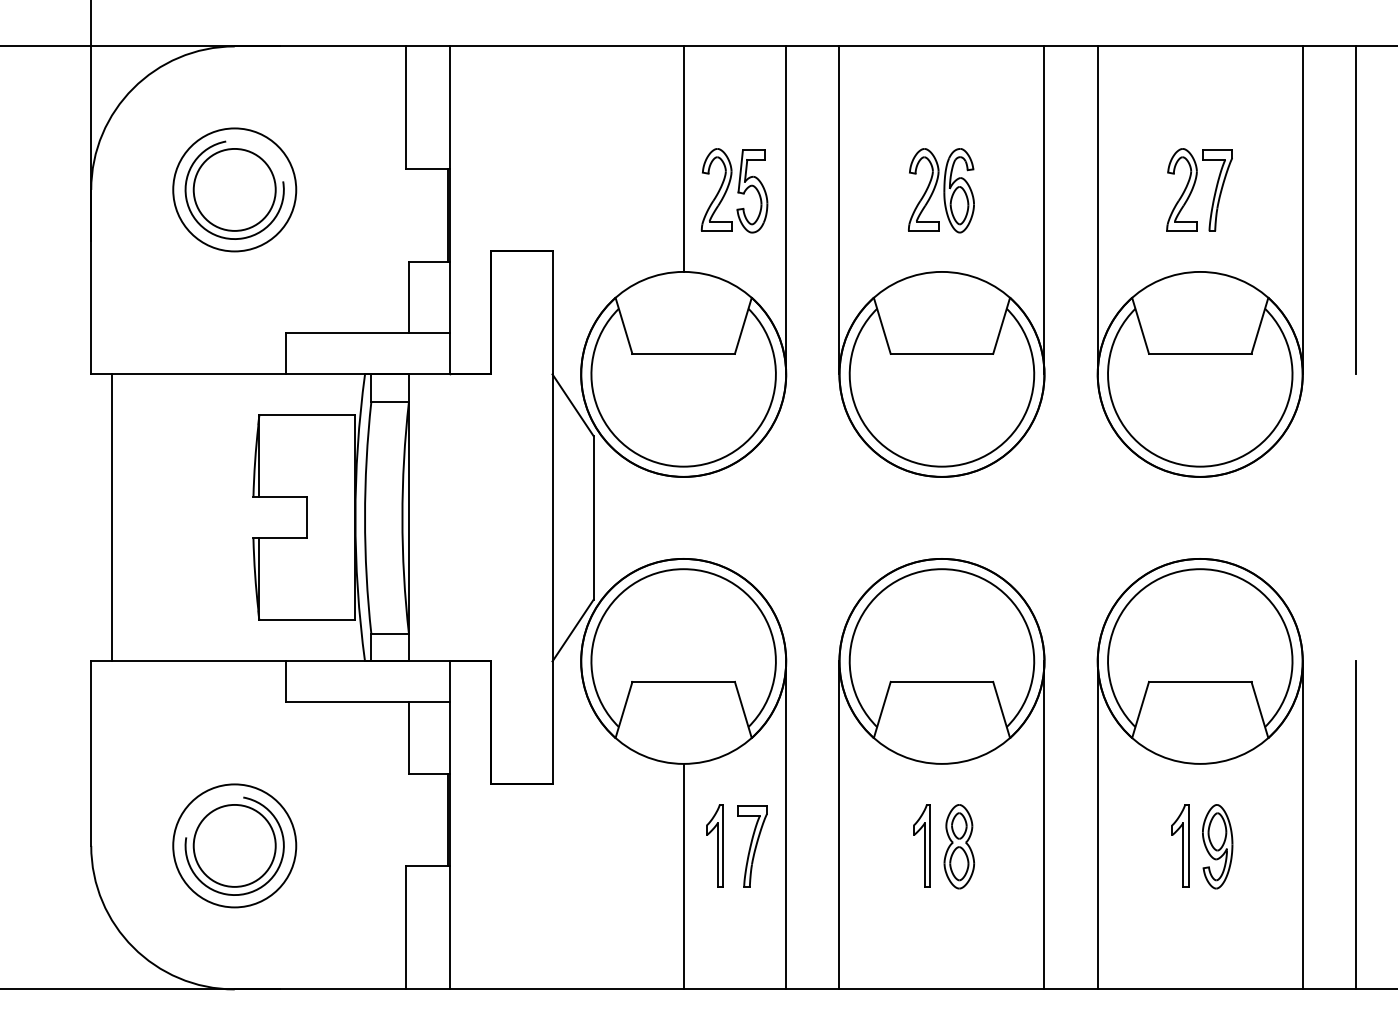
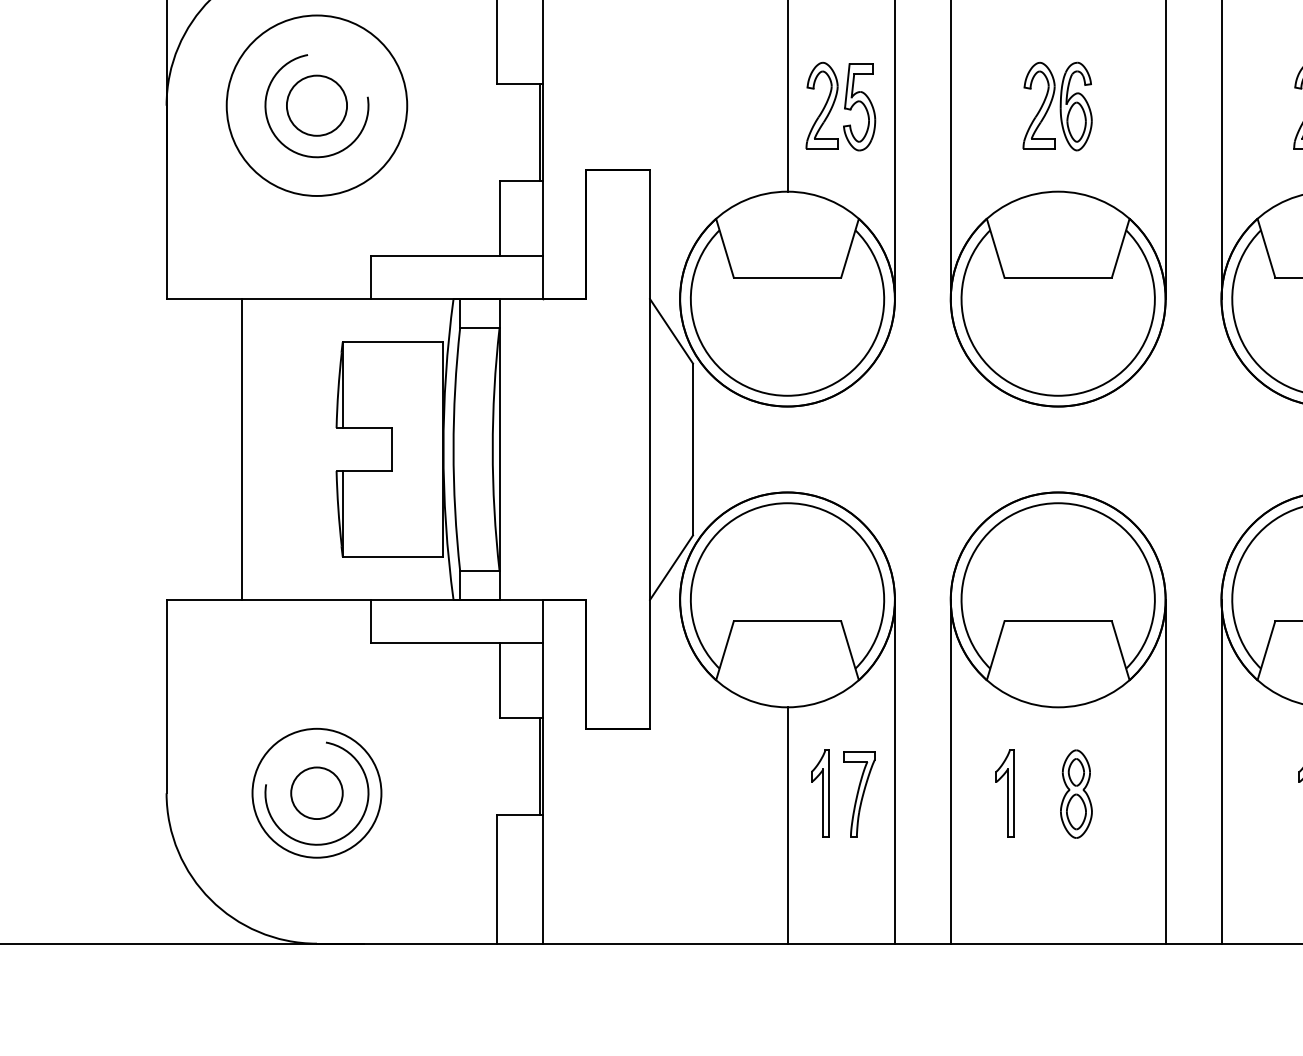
circle: (234, 189) -> (316, 105), size x0.7
circle: (234, 189) -> (316, 105), size x1.4
line: (111, 517) -> (241, 449), moved
circle: (234, 845) -> (316, 792), size x0.6
part: (921, 845) -> (1004, 792), moved

